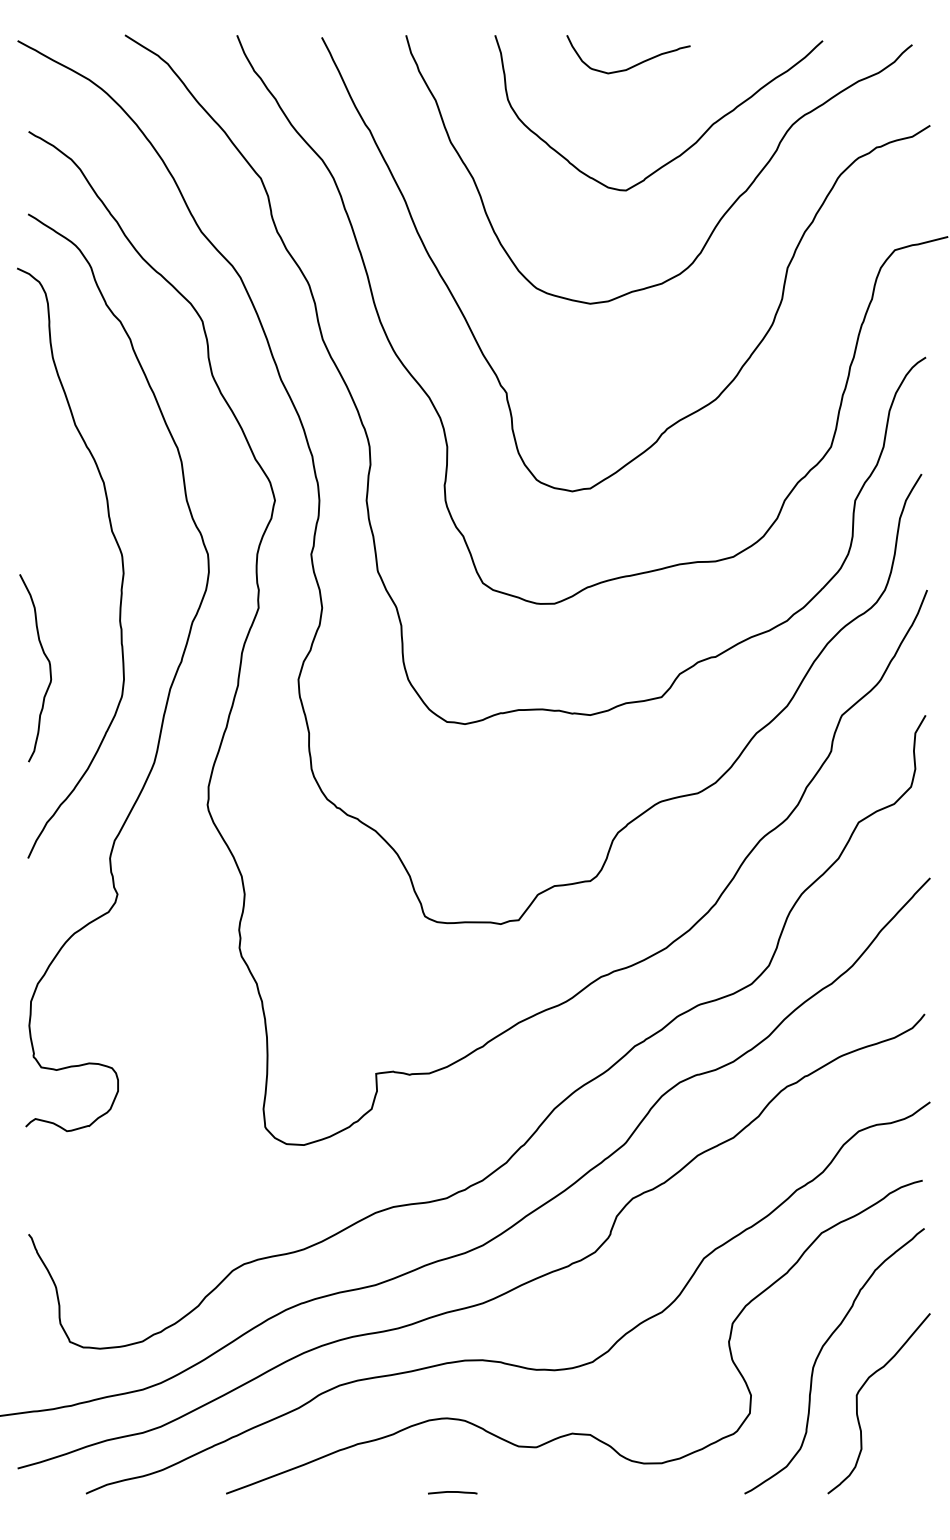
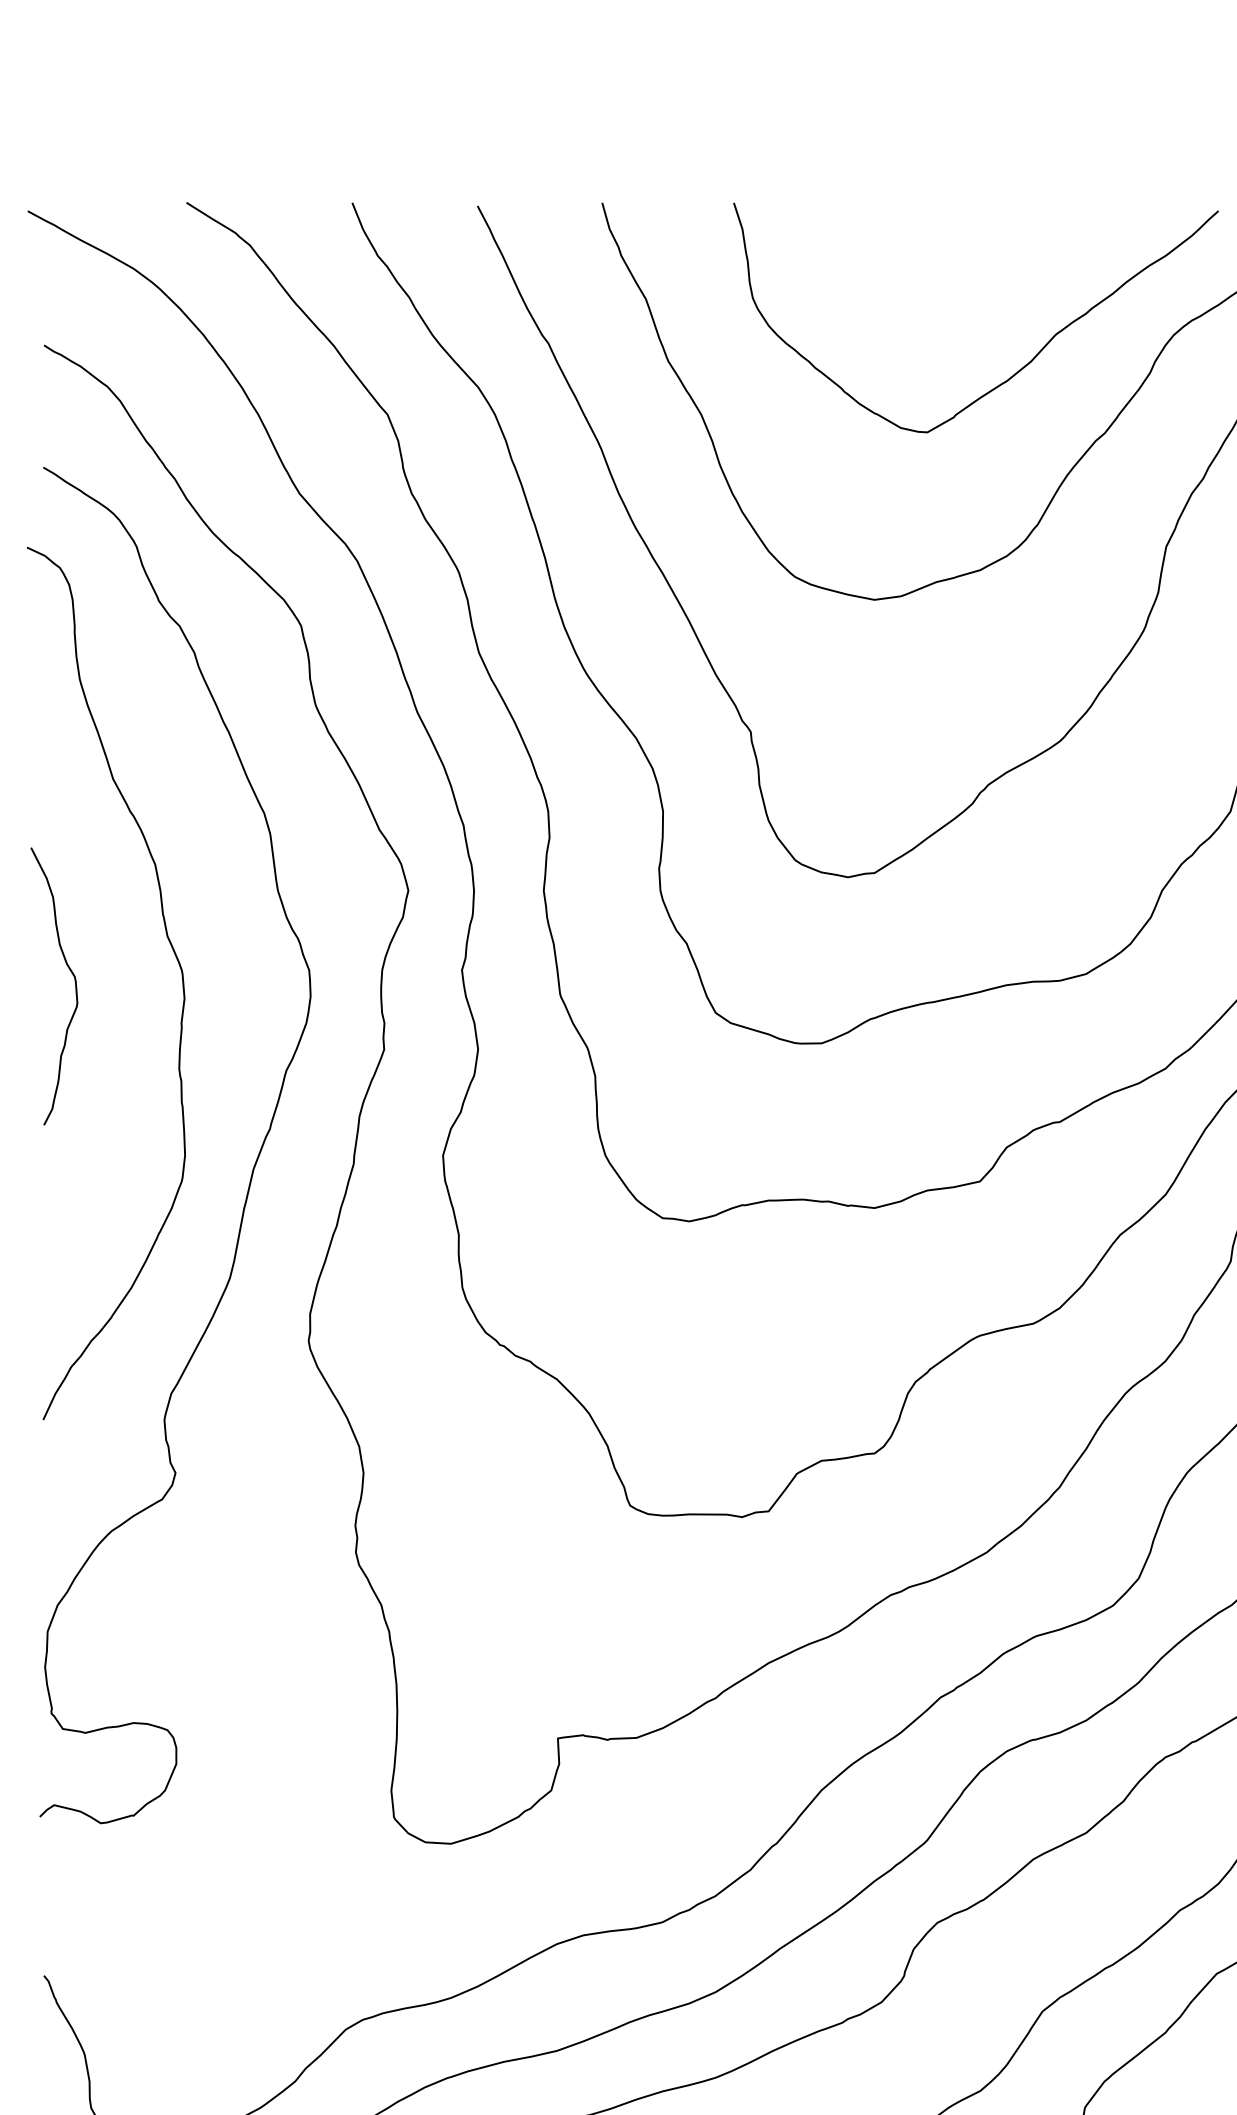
curve: (633, 65) -> (938, 247), removed
curve: (48, 663) -> (73, 979), moved

